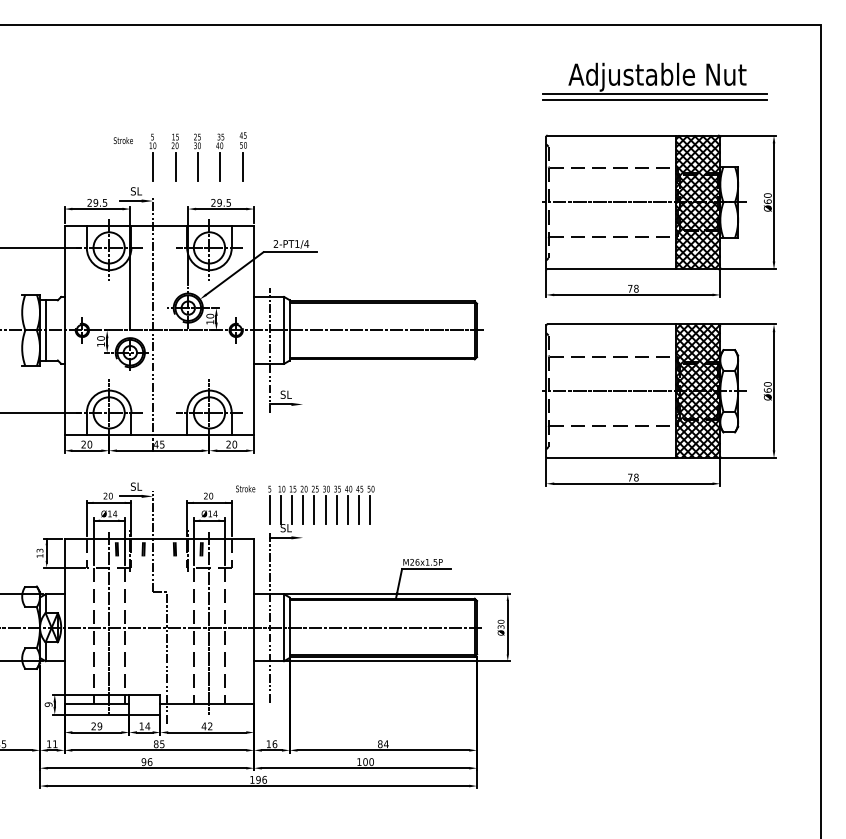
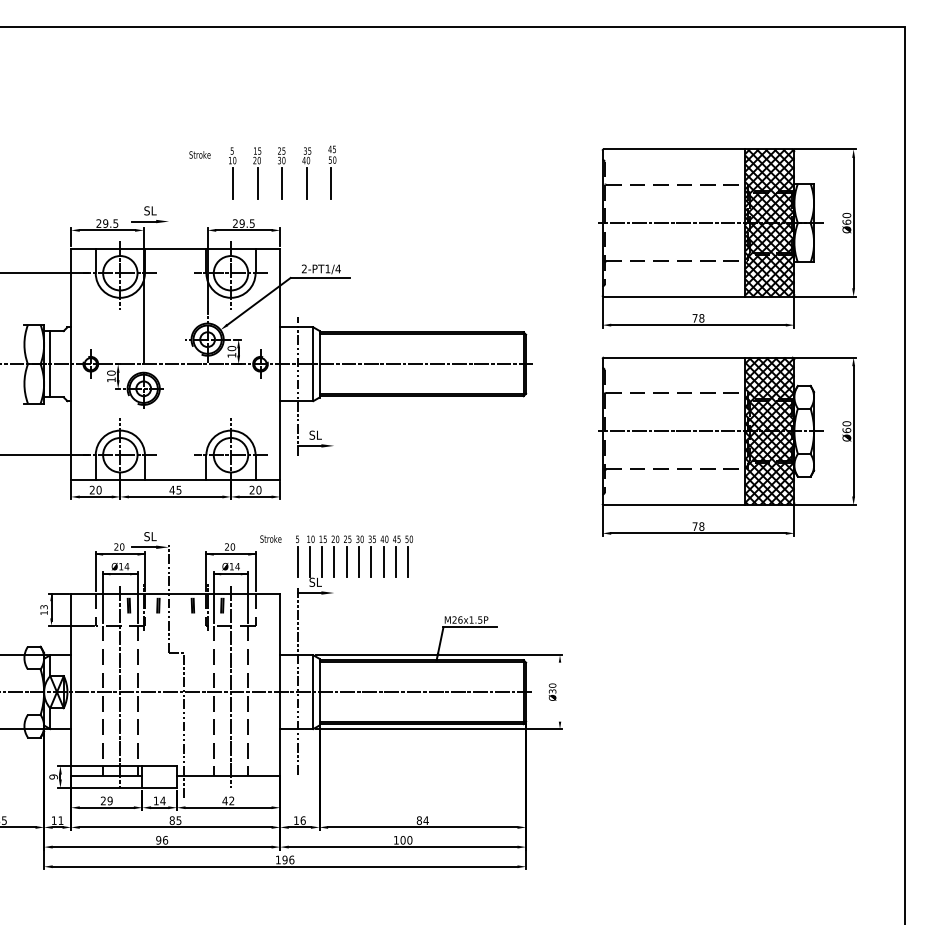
part: (654, 81) -> (721, 89), removed
part: (179, 156) -> (261, 172), moved
line: (153, 323) -> (169, 356), removed
line: (507, 627) -> (559, 691), removed

